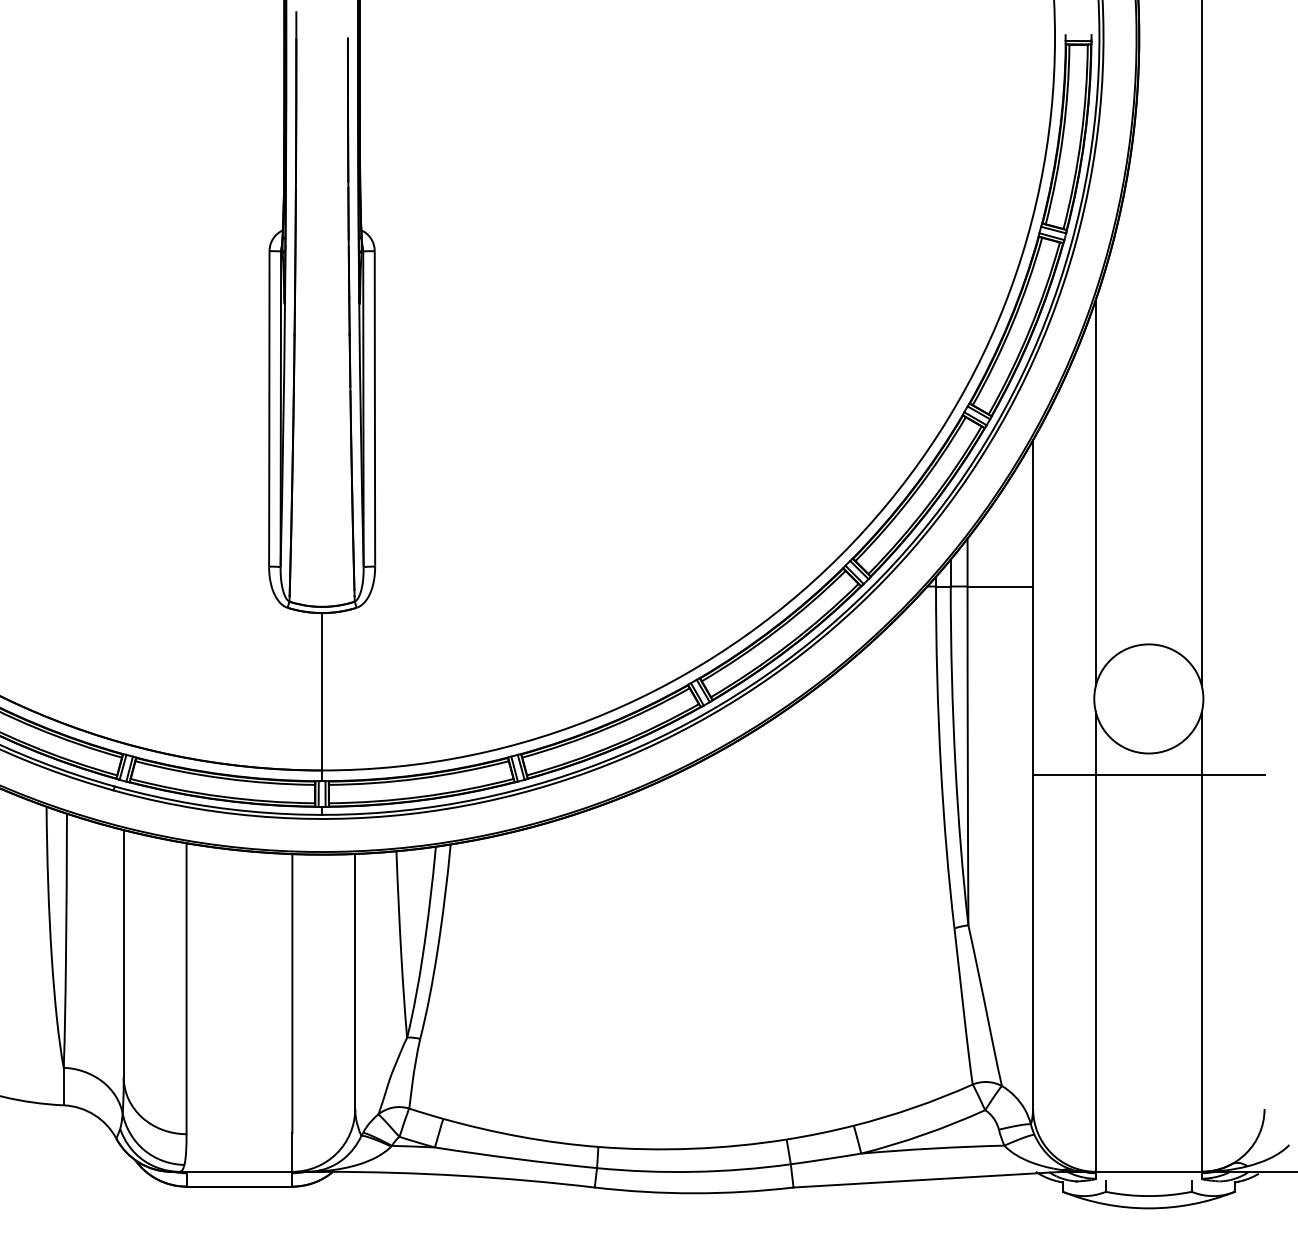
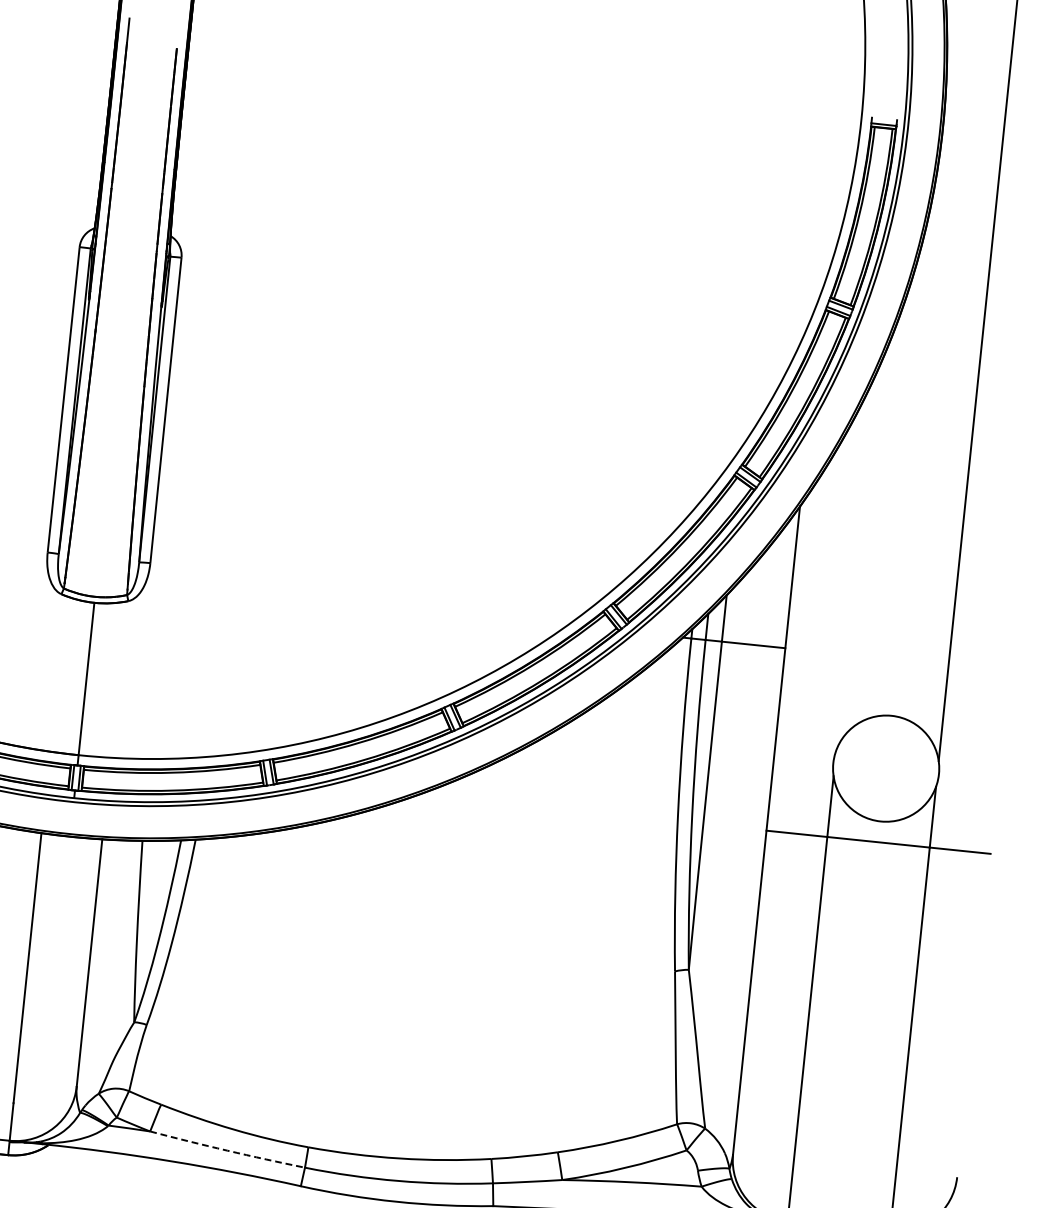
line: (1095, 492) -> (855, 563), removed
arc: (515, 1158) -> (227, 1150), solid -> dashed

